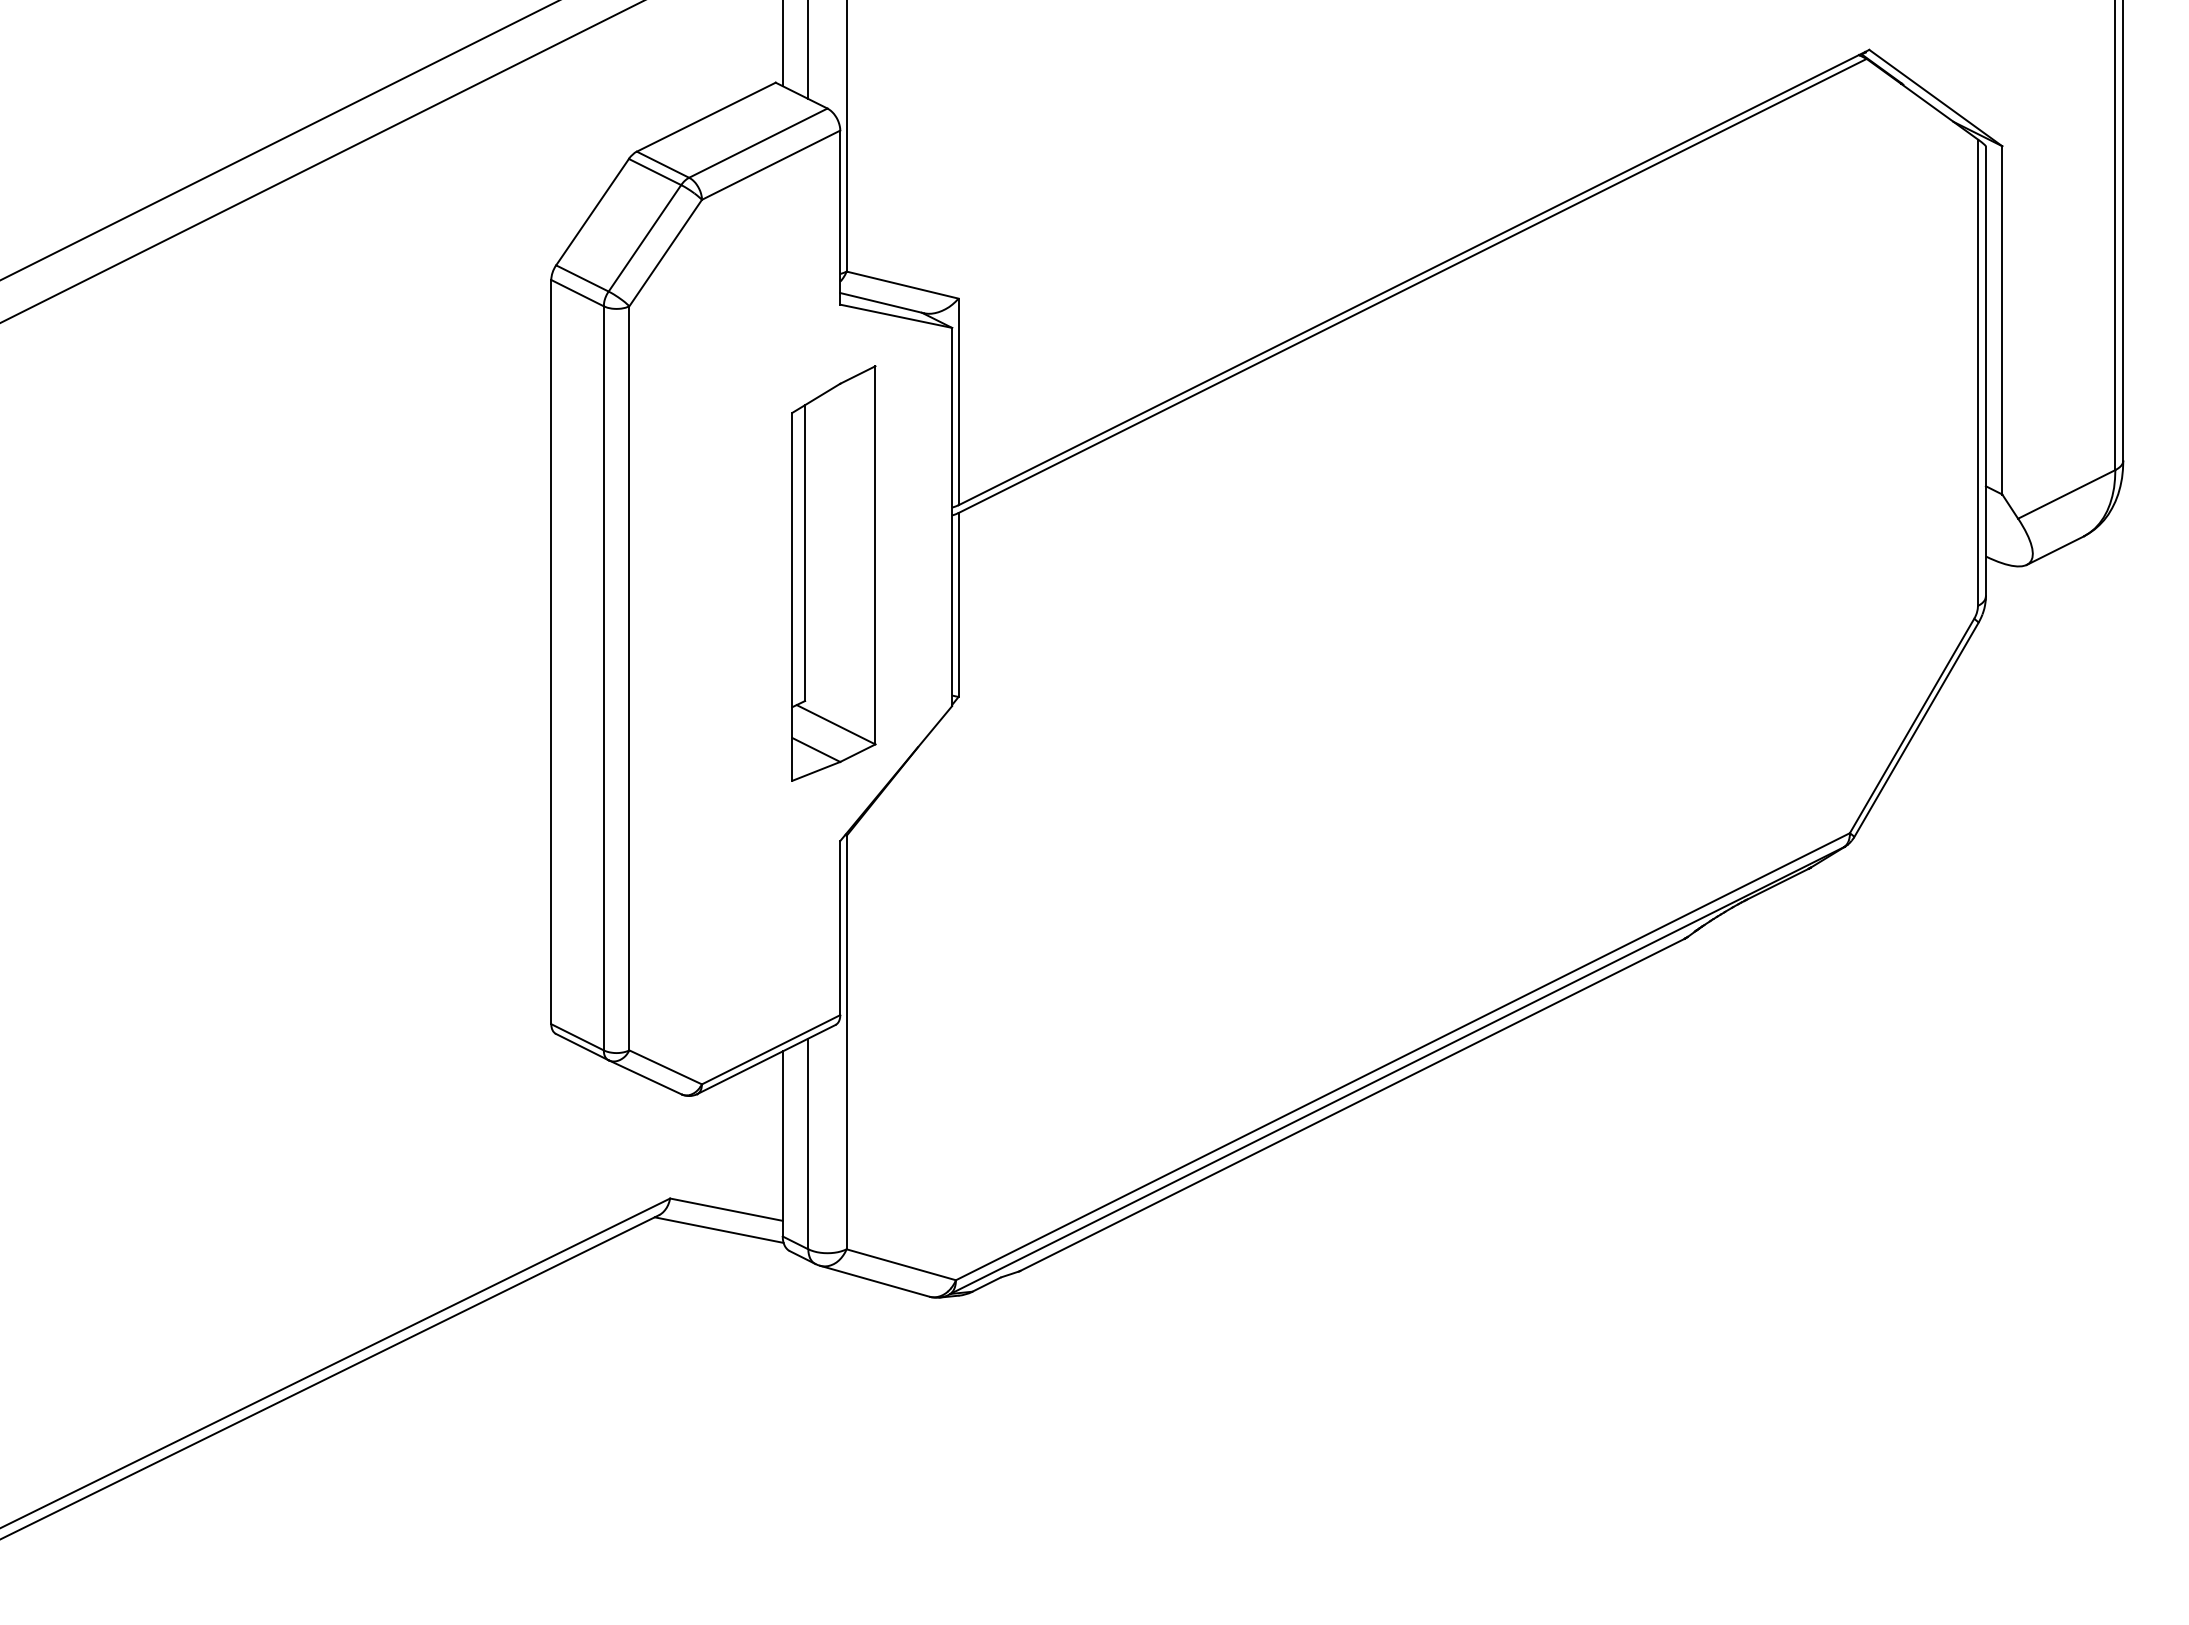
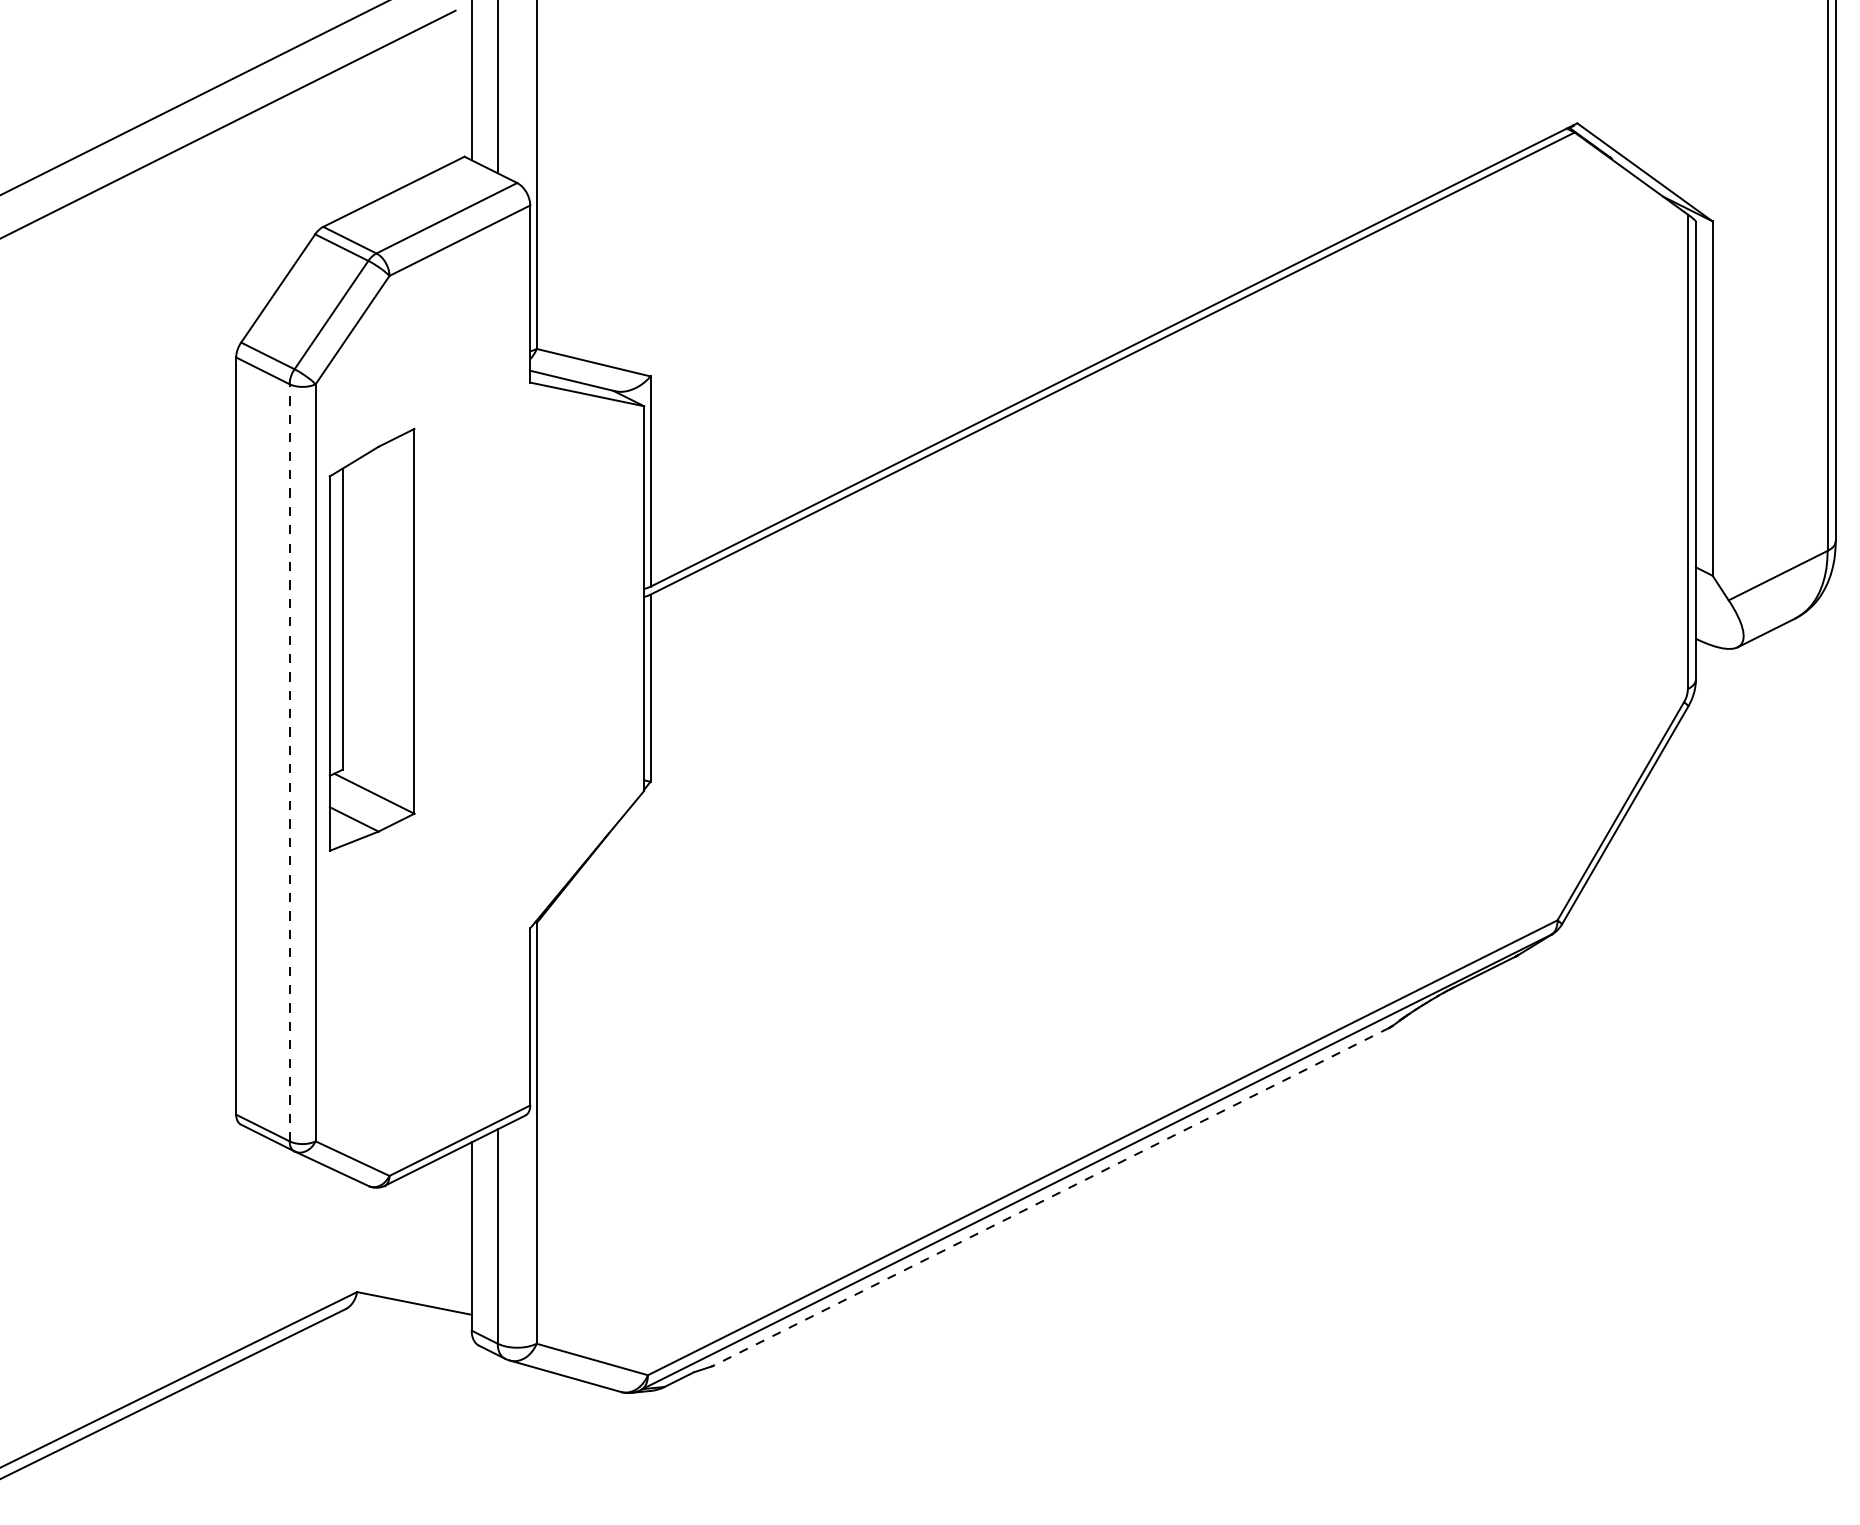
part: (833, 573) -> (371, 639), moved
line: (603, 677) -> (289, 761), solid -> dashed
line: (1352, 1105) -> (1051, 1197), solid -> dashed
line: (718, 1229) -> (406, 1323), removed

